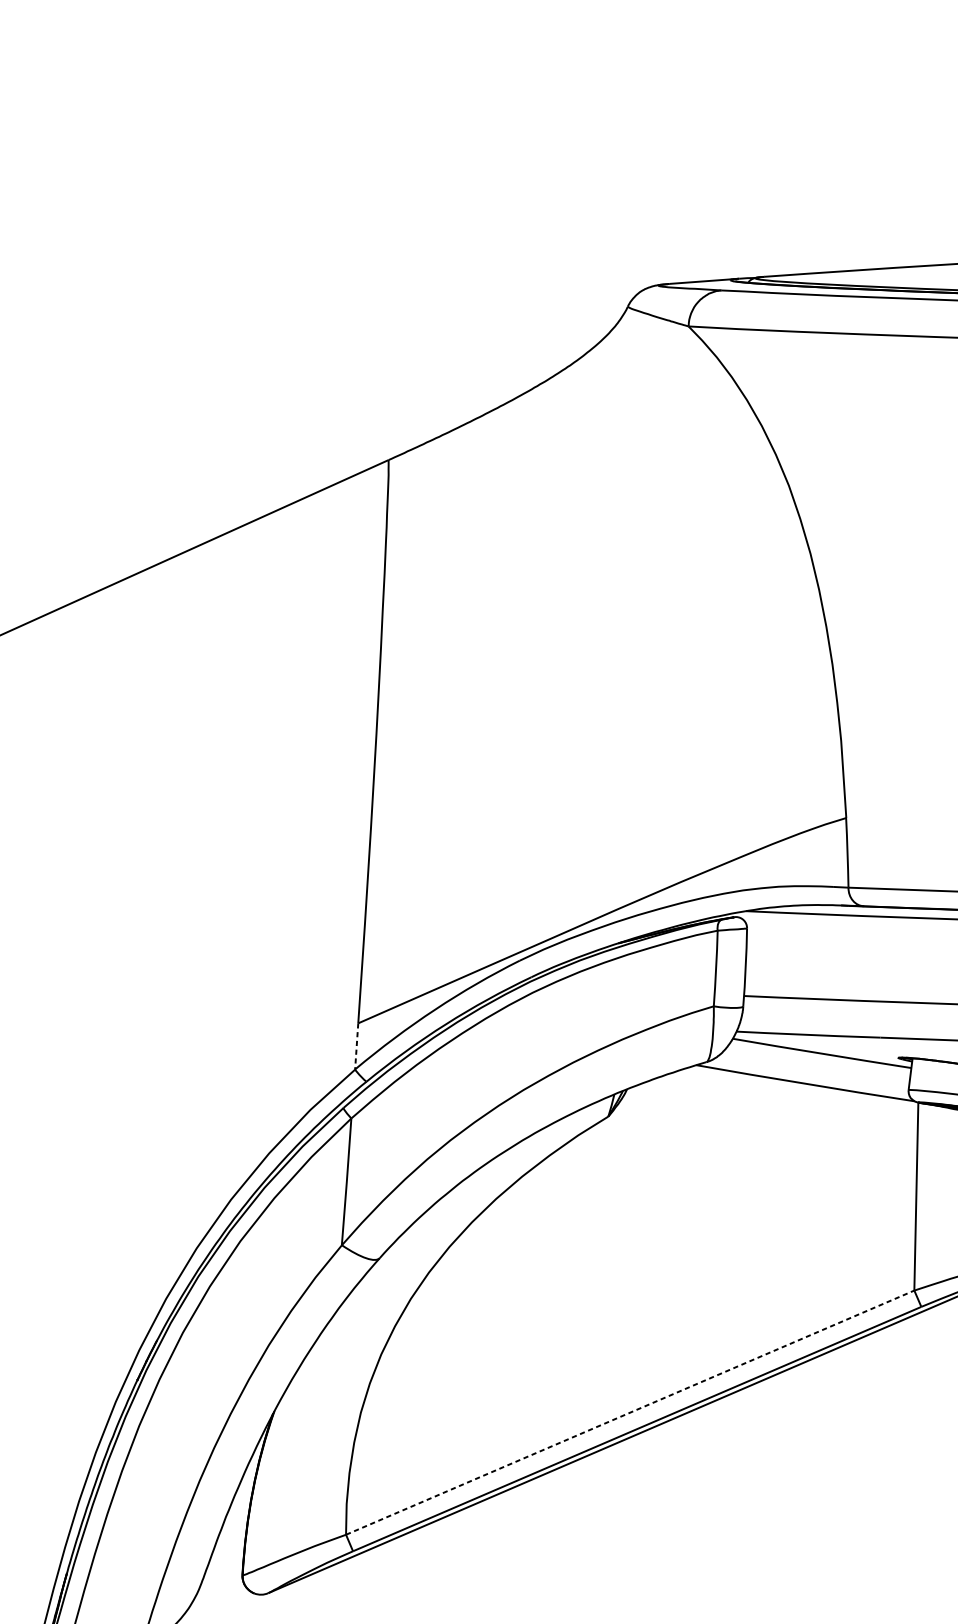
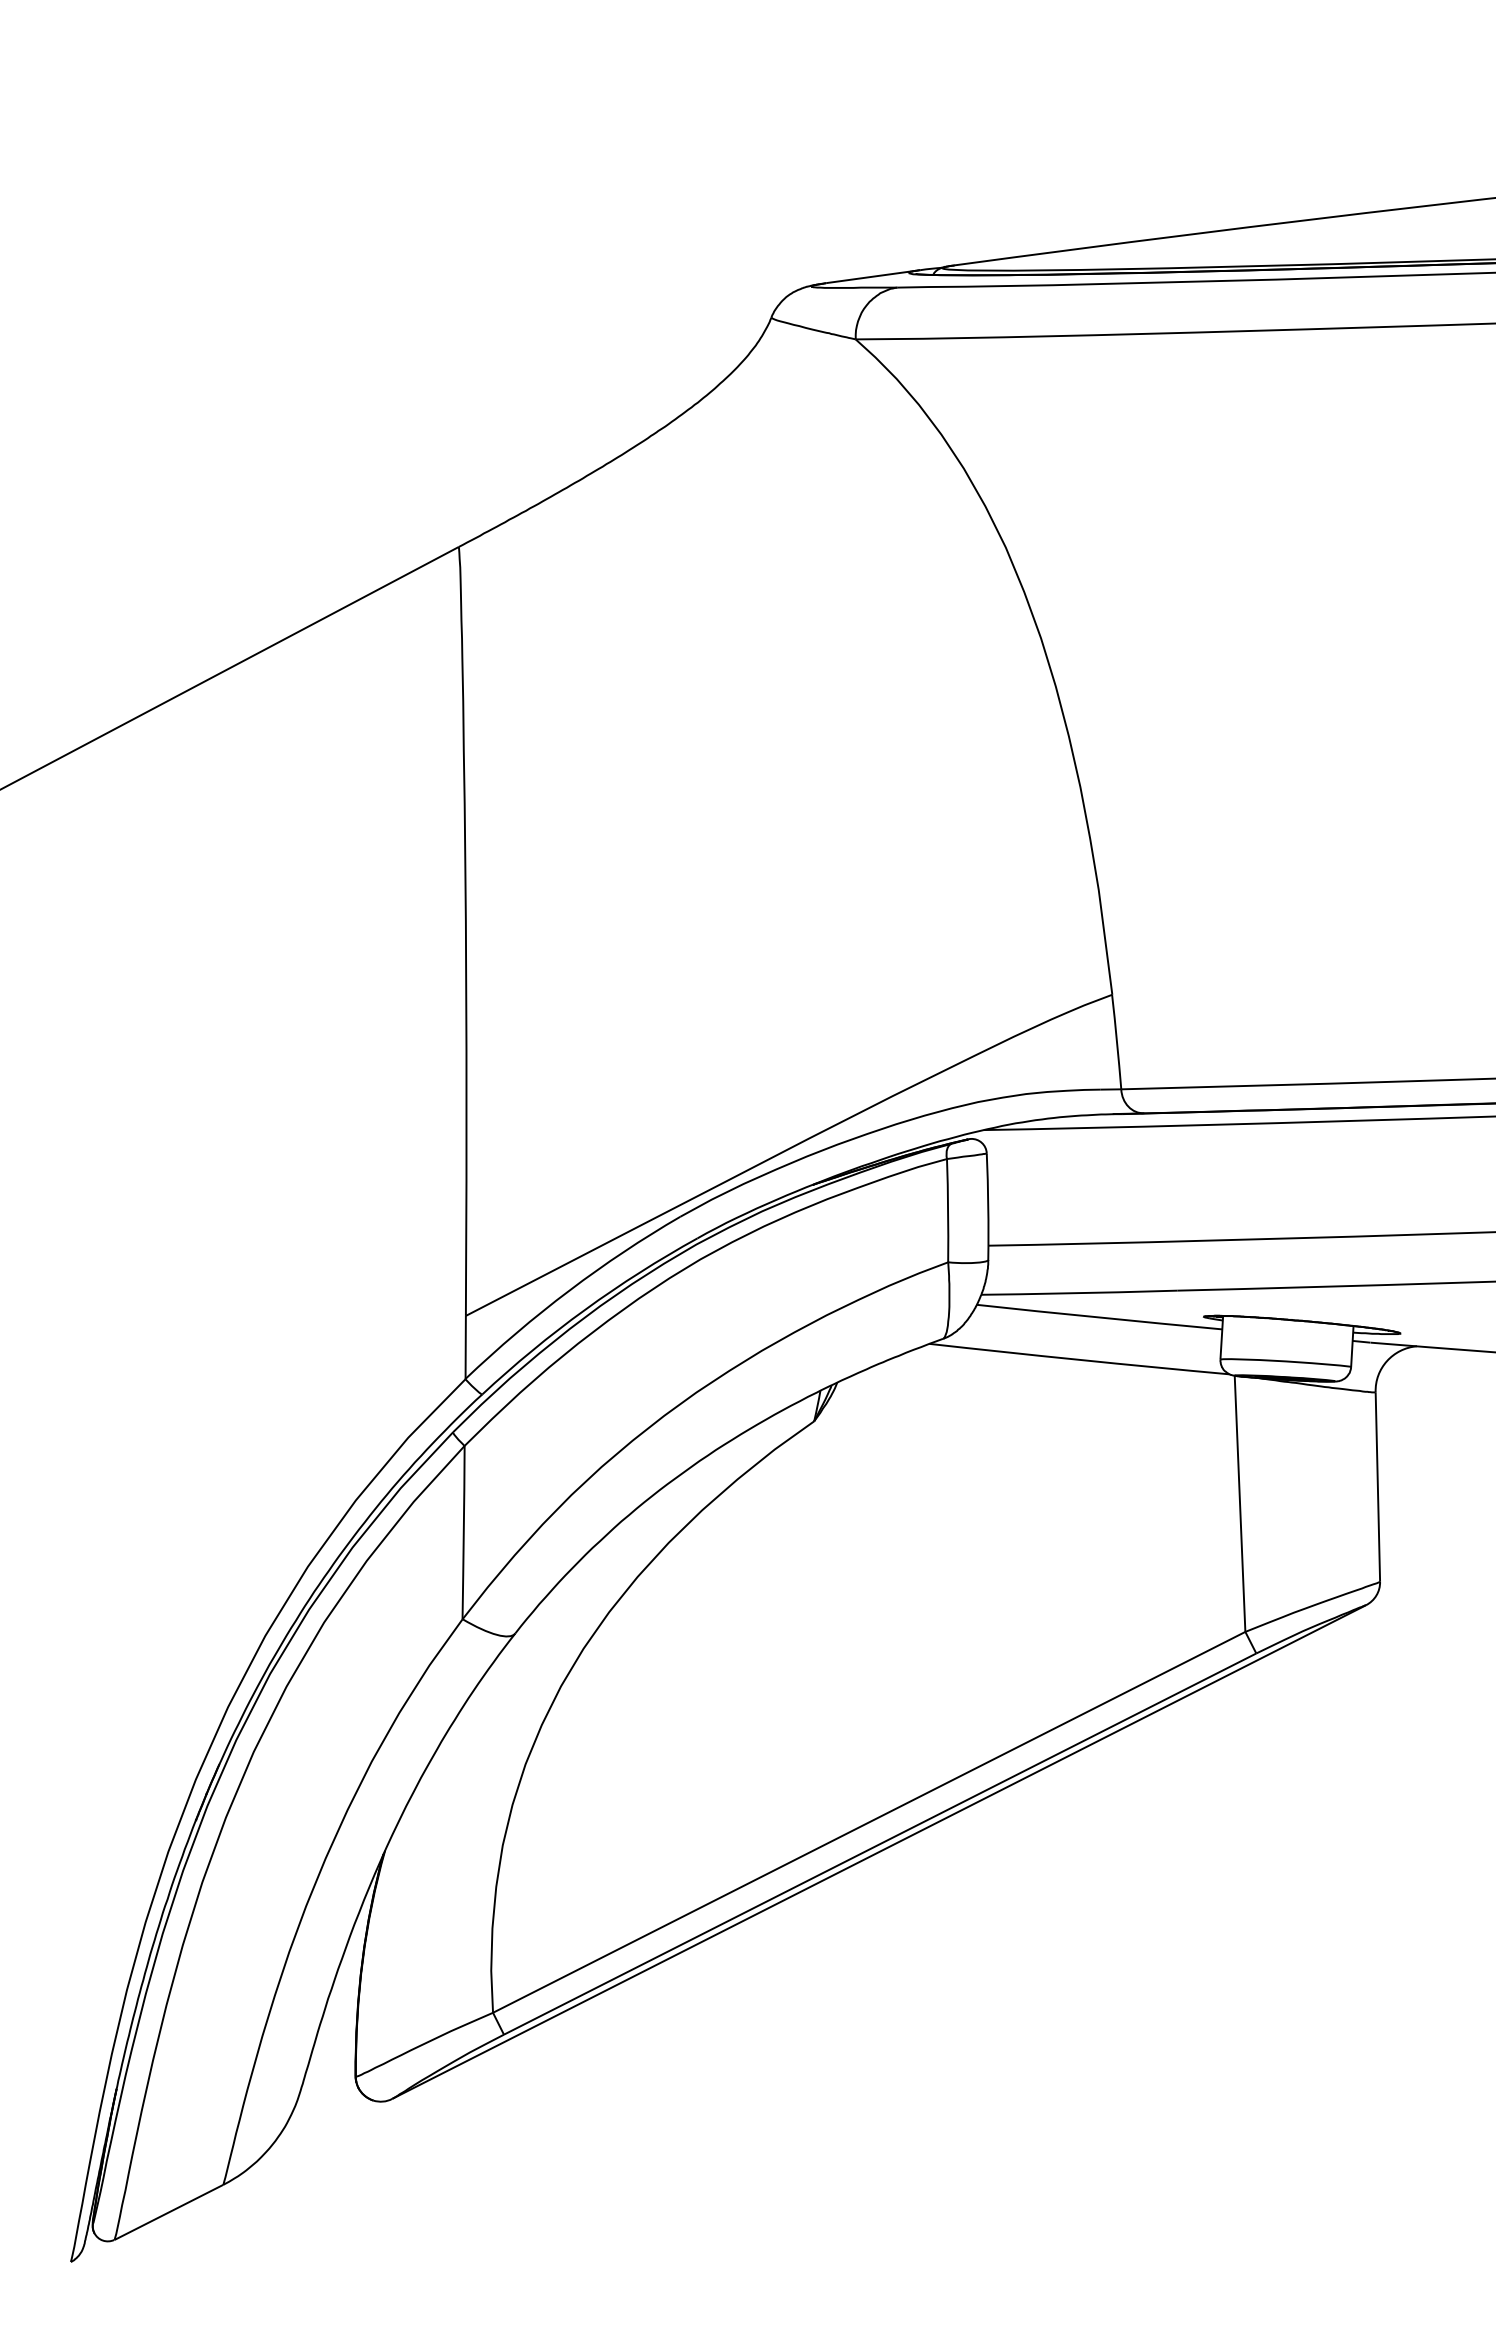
line: (356, 1046) -> (465, 1347), dashed -> solid
line: (630, 1412) -> (869, 1822), dashed -> solid

